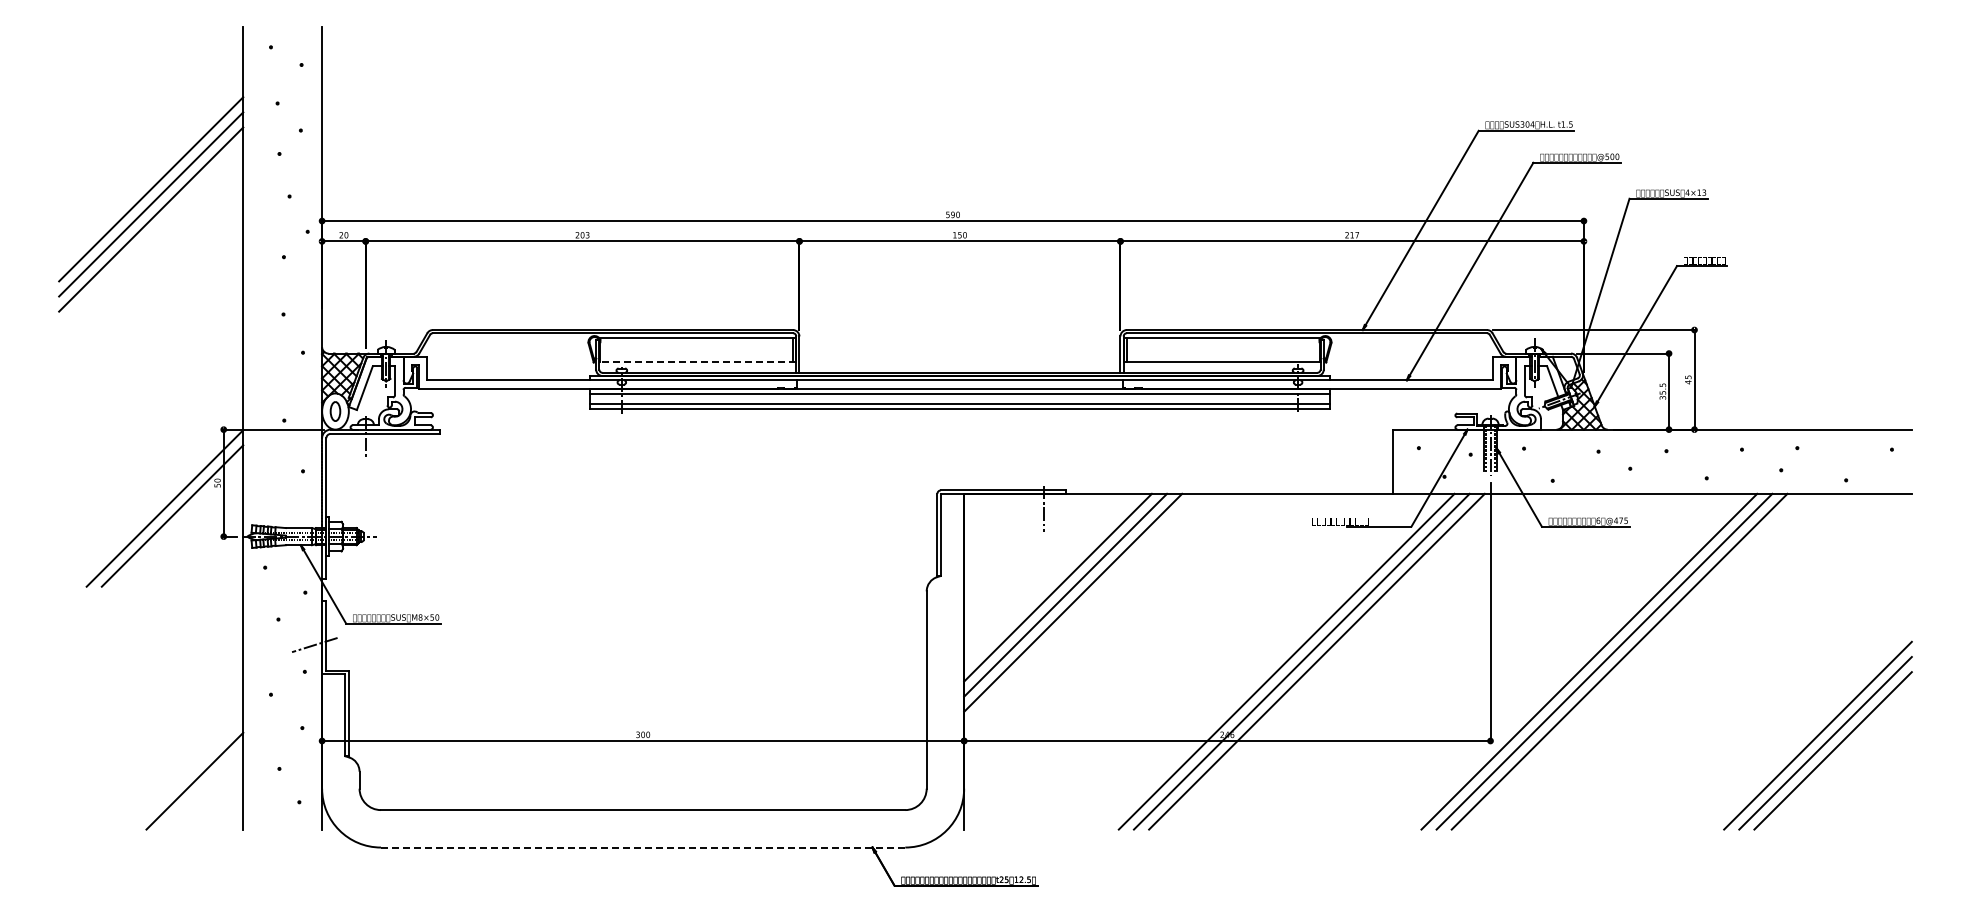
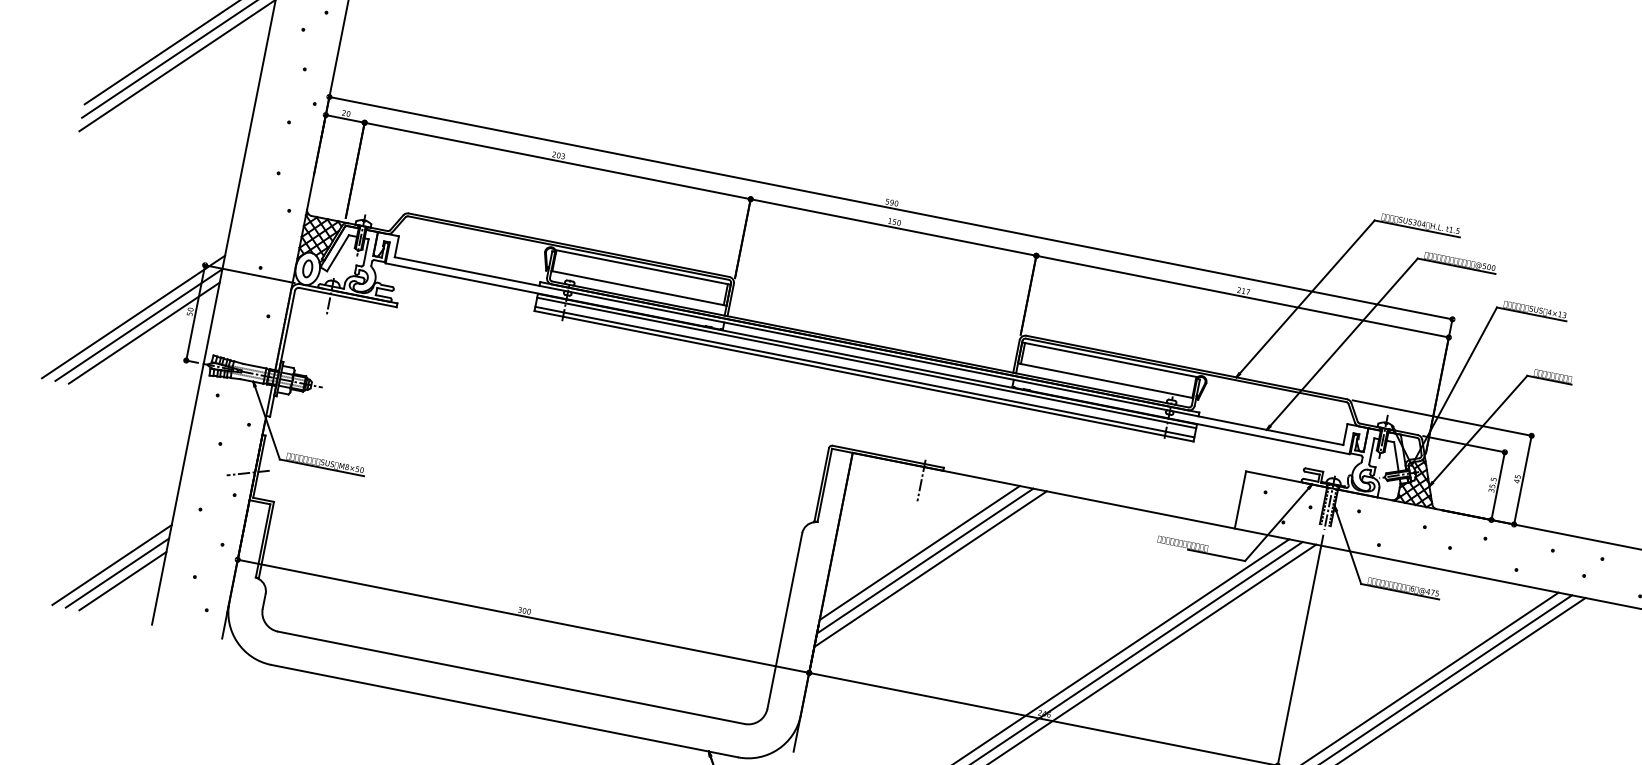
line: (697, 361) -> (638, 288), dashed -> solid
line: (157, 500) -> (133, 316), added
line: (187, 773) -> (112, 564), added
line: (202, 788) -> (122, 580), added
line: (643, 847) -> (505, 711), dashed -> solid

